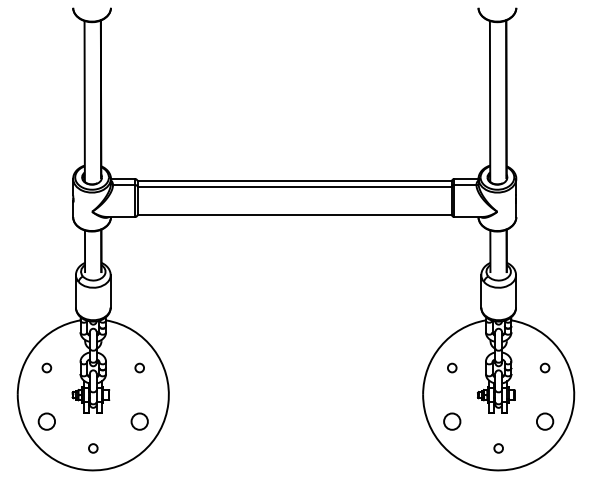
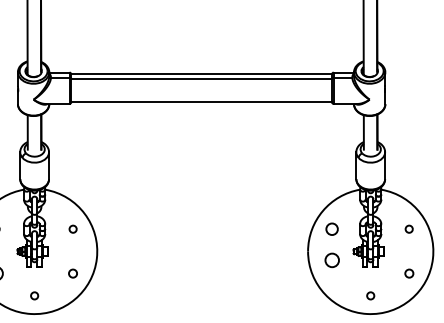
circle: (452, 367) -> (332, 228), size x1.6
circle: (139, 421) -> (72, 273), size x0.6
circle: (452, 421) -> (332, 260), moved
circle: (545, 421) -> (409, 273), size x0.6

